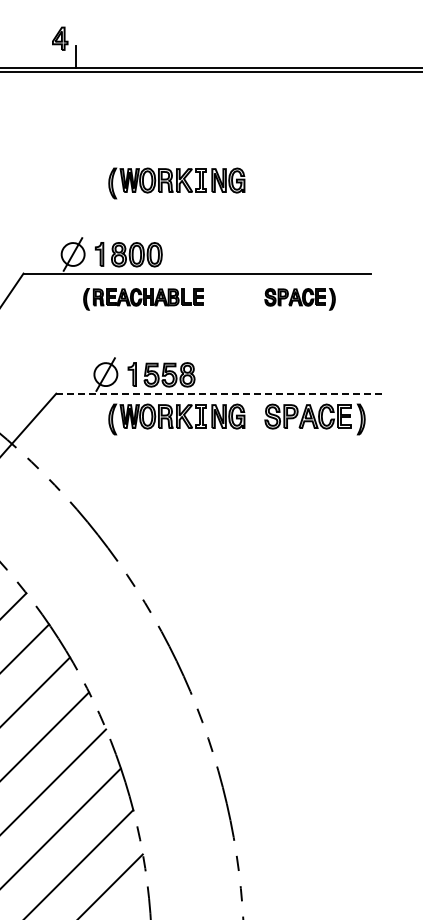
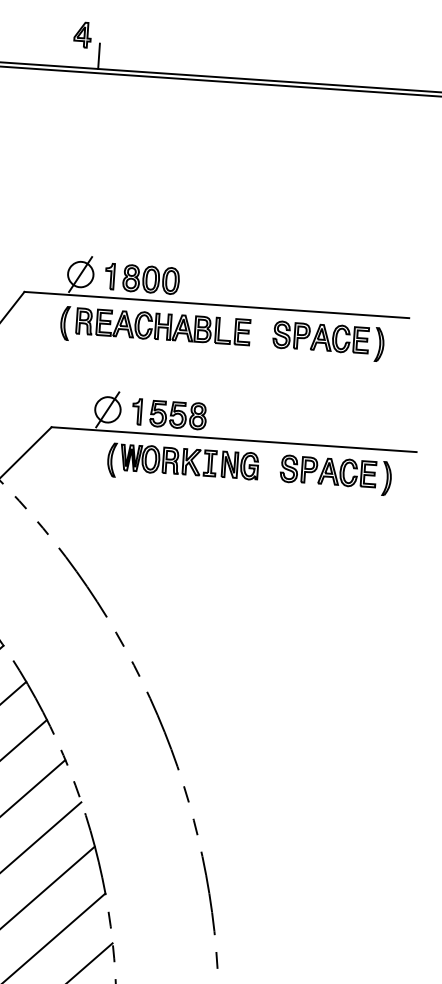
part: (176, 183) -> (200, 203), removed
part: (143, 299) -> (155, 329), size x1.43
part: (299, 299) -> (327, 341), size x1.43
line: (221, 393) -> (234, 439), dashed -> solid

